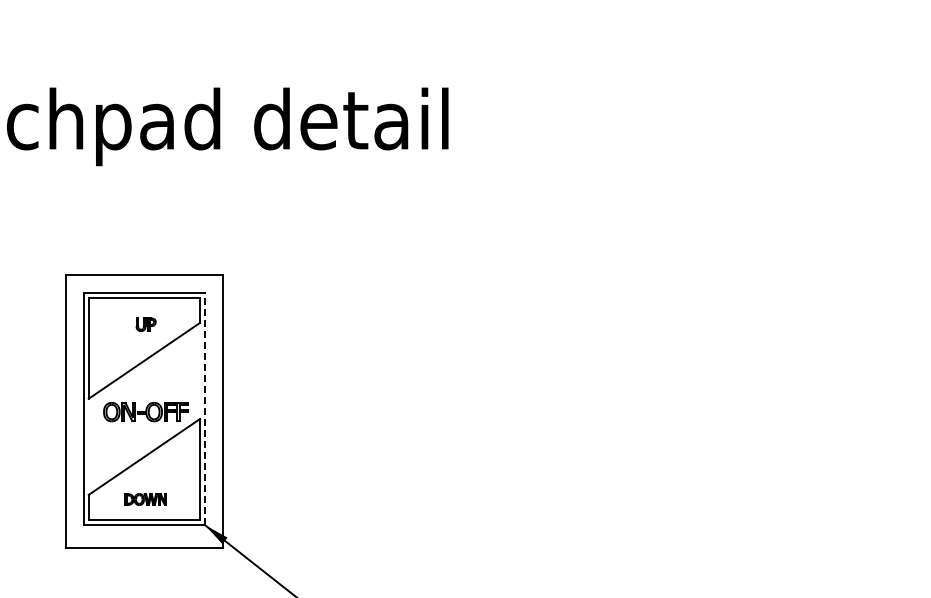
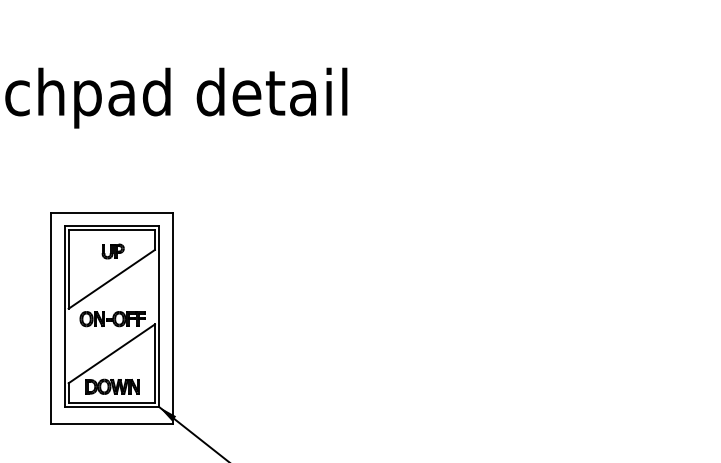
part: (145, 324) -> (112, 251), size x1.43
line: (205, 408) -> (159, 316), dashed -> solid
part: (145, 499) -> (112, 386), size x1.67

